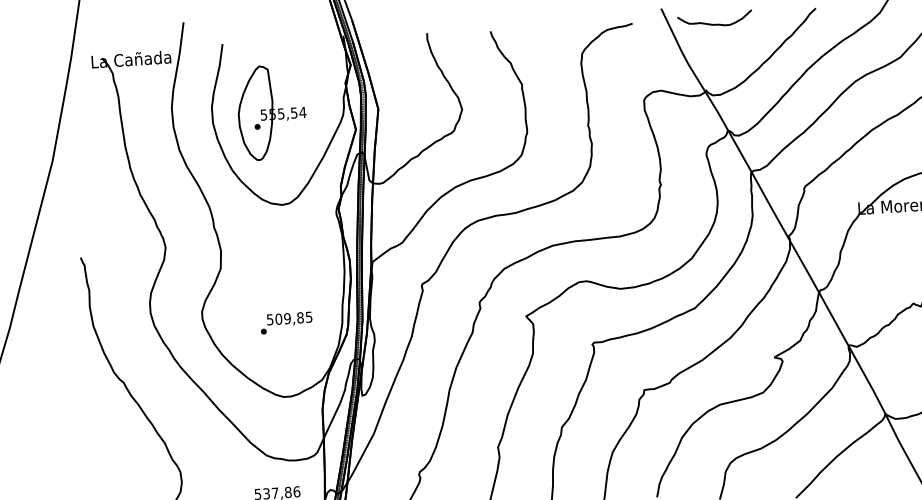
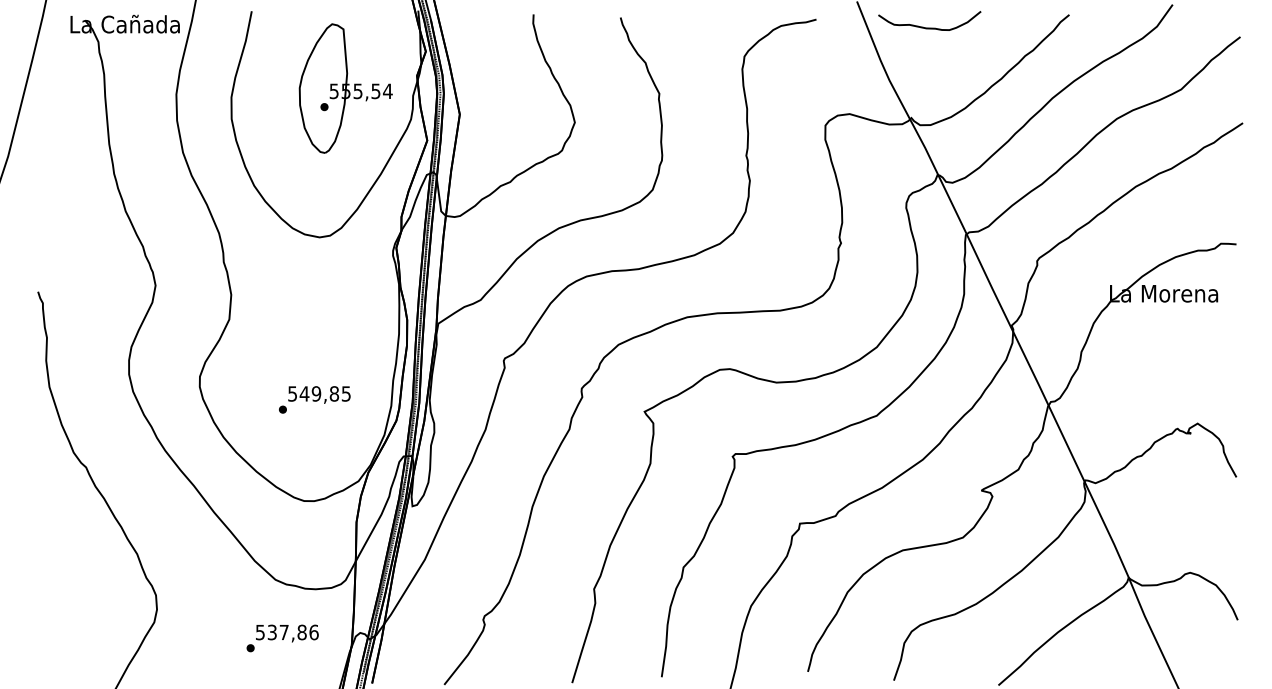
part: (271, 112) -> (345, 88), moved
text: (278, 318) -> (304, 393), 509,85 -> 549,85

